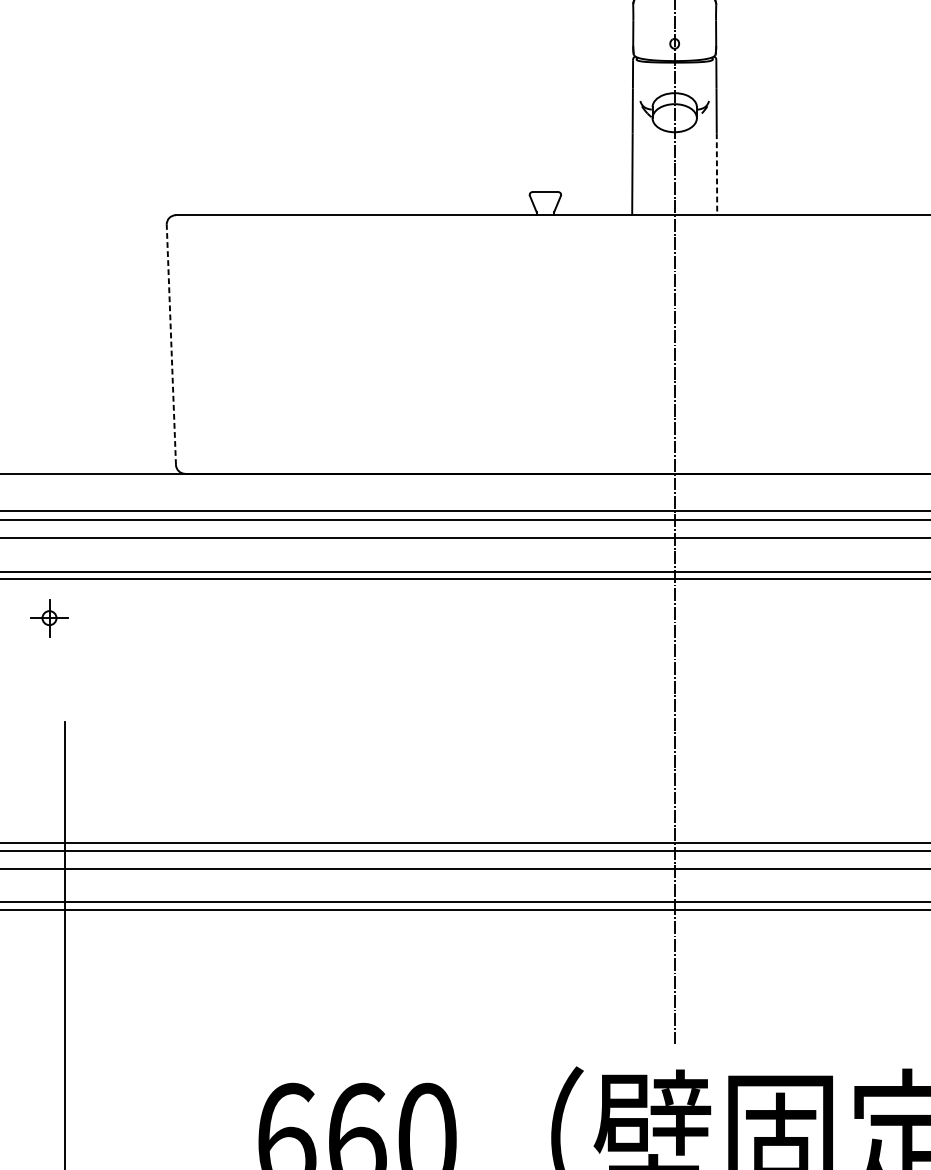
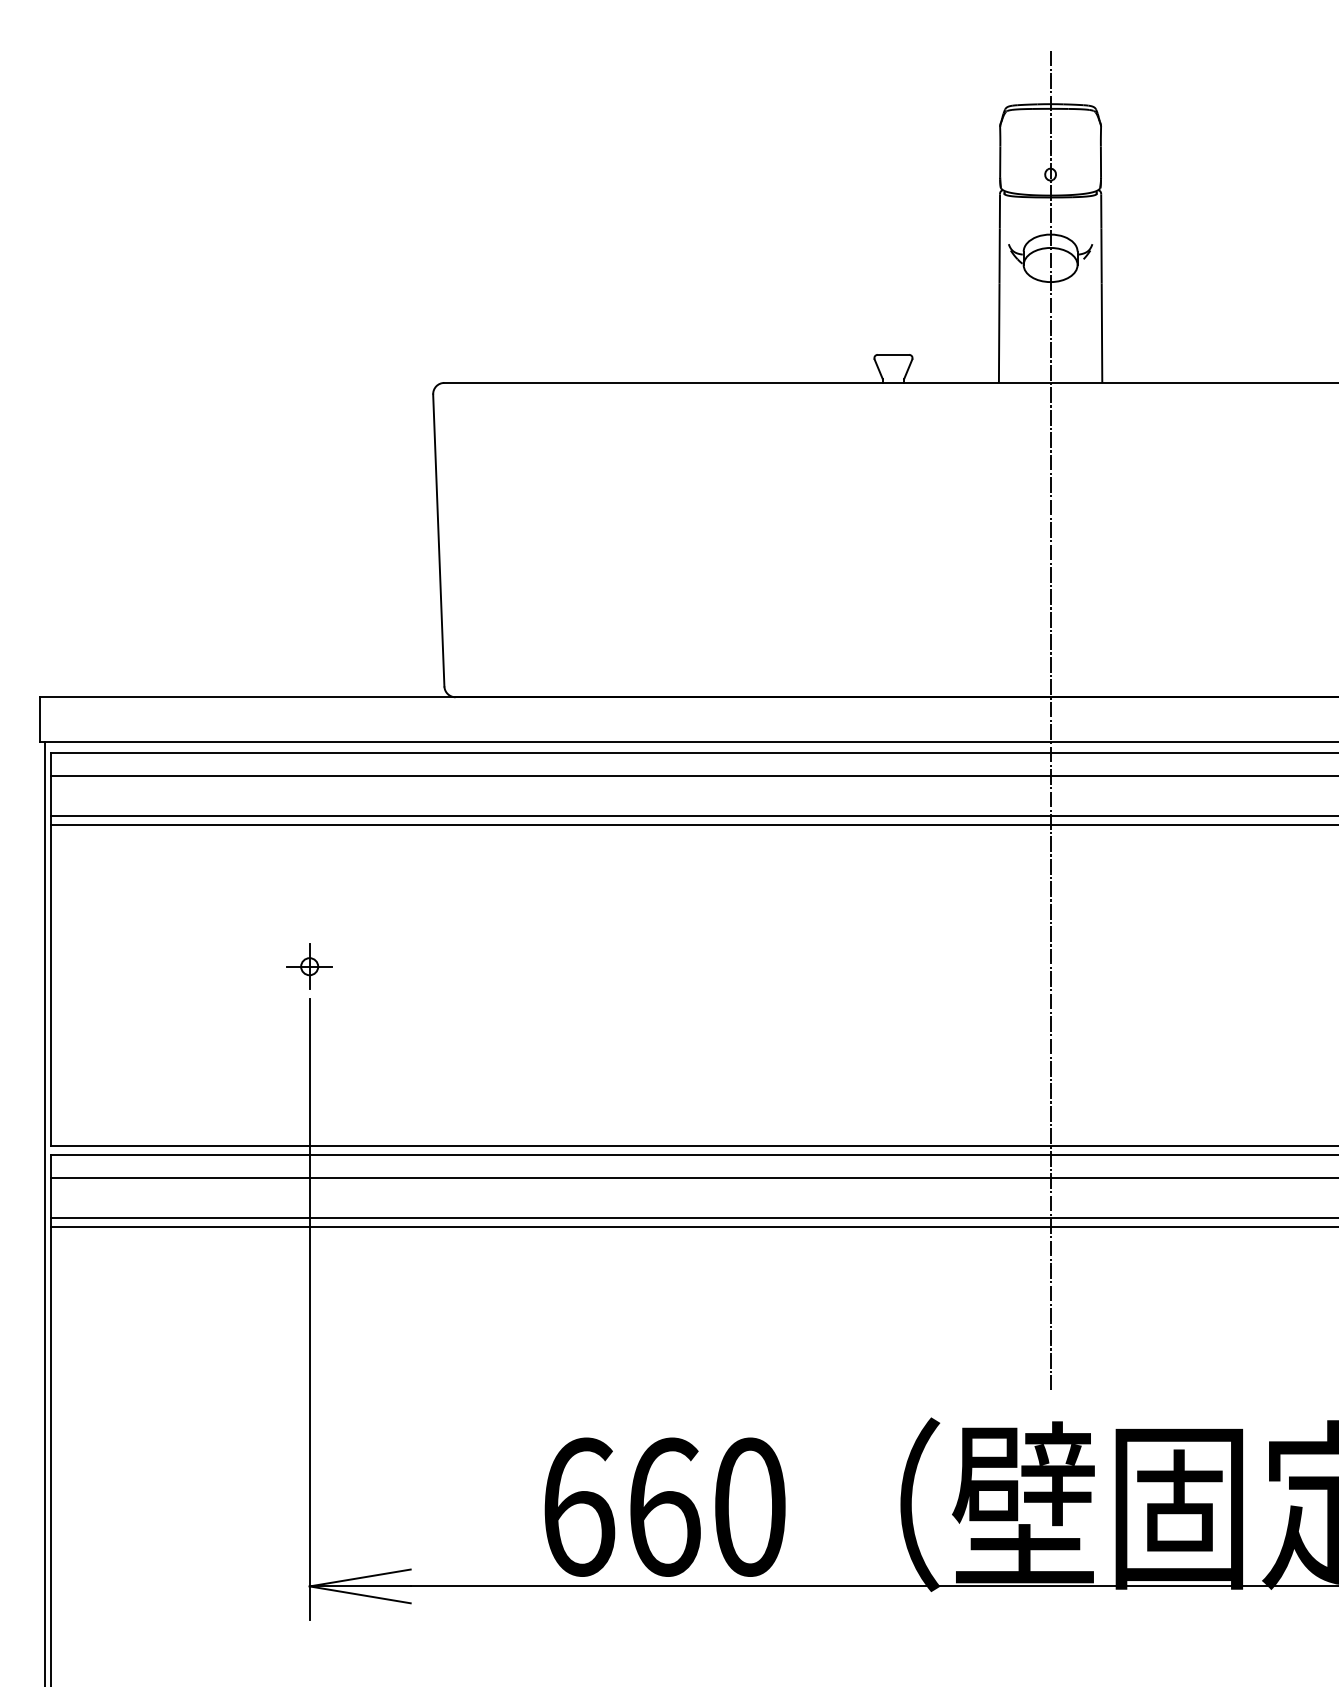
line: (717, 174) -> (1102, 333), dashed -> solid
line: (171, 344) -> (438, 540), dashed -> solid
part: (49, 617) -> (309, 966), moved

